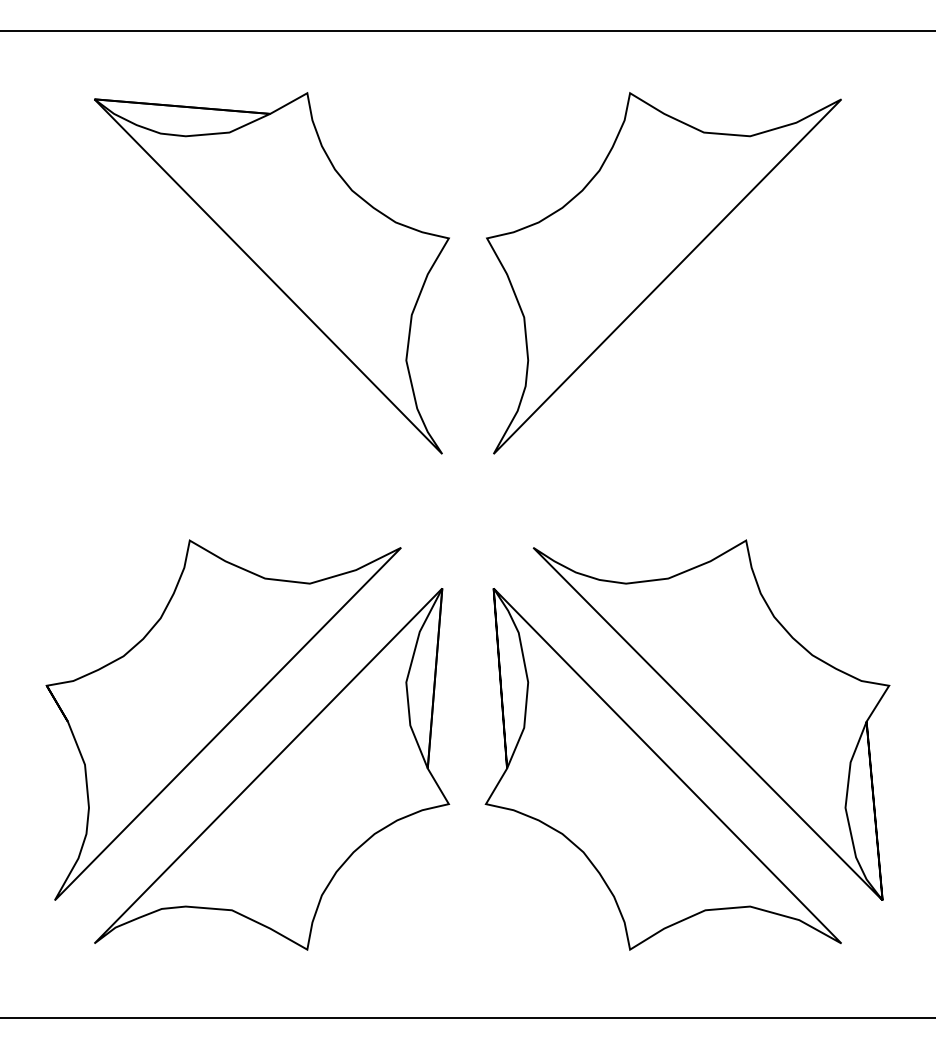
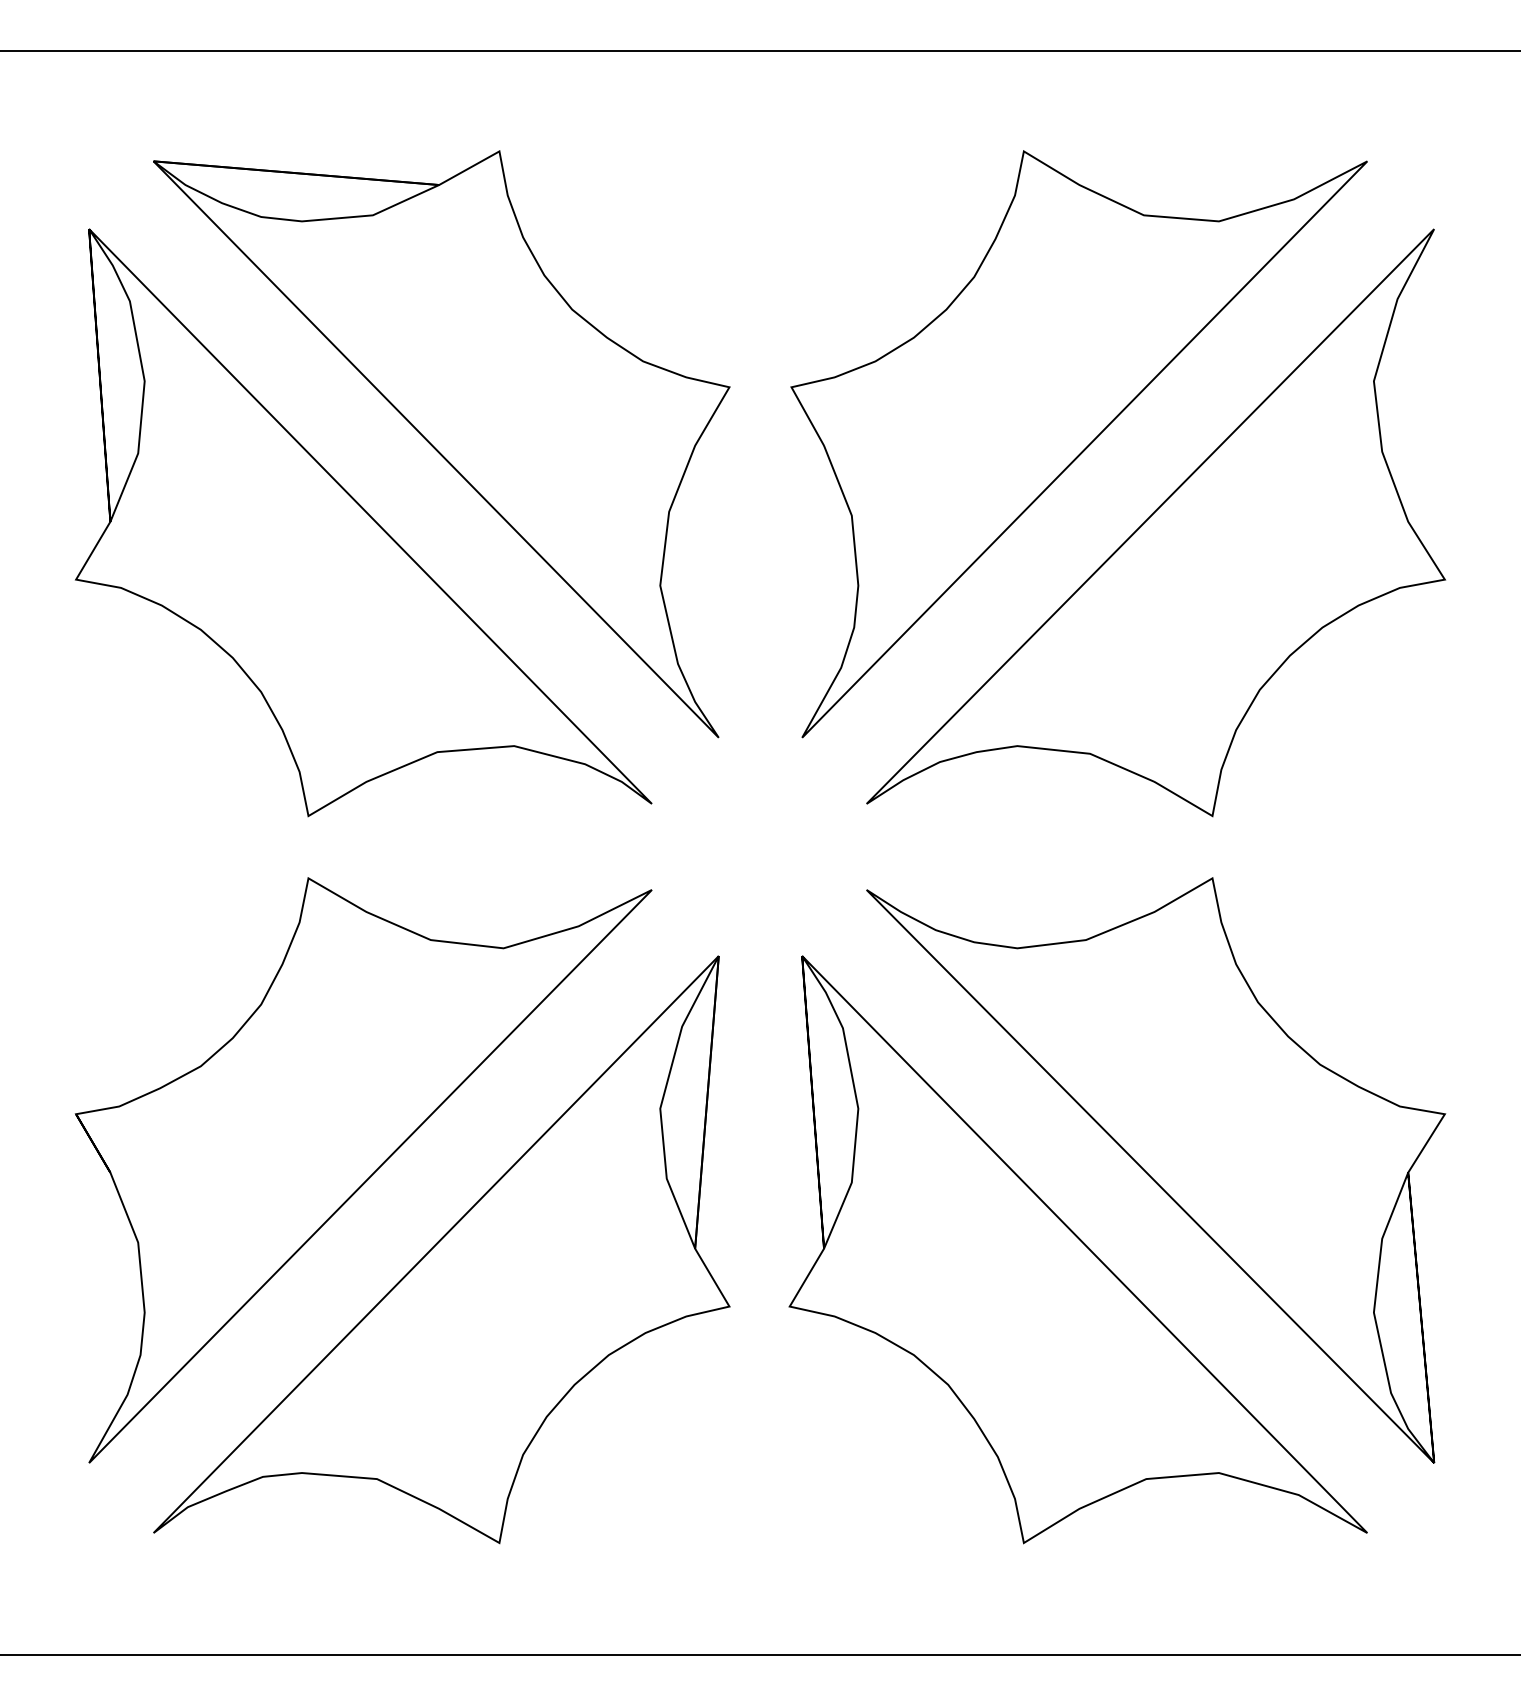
part: (223, 321) -> (363, 522), added
part: (711, 321) -> (1156, 522), added

